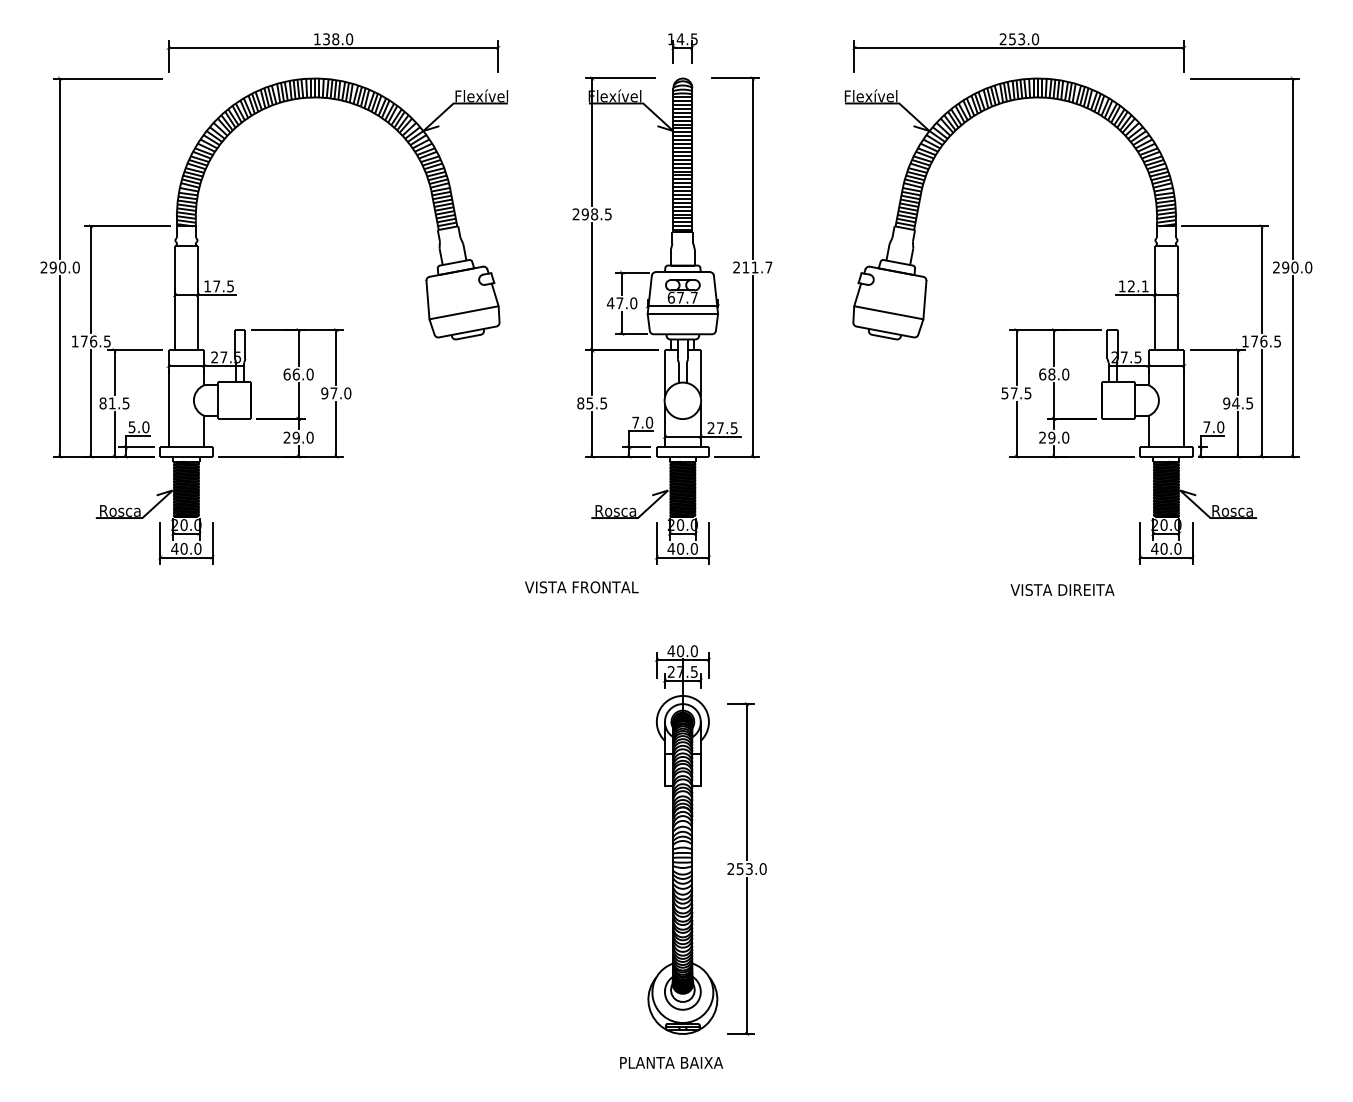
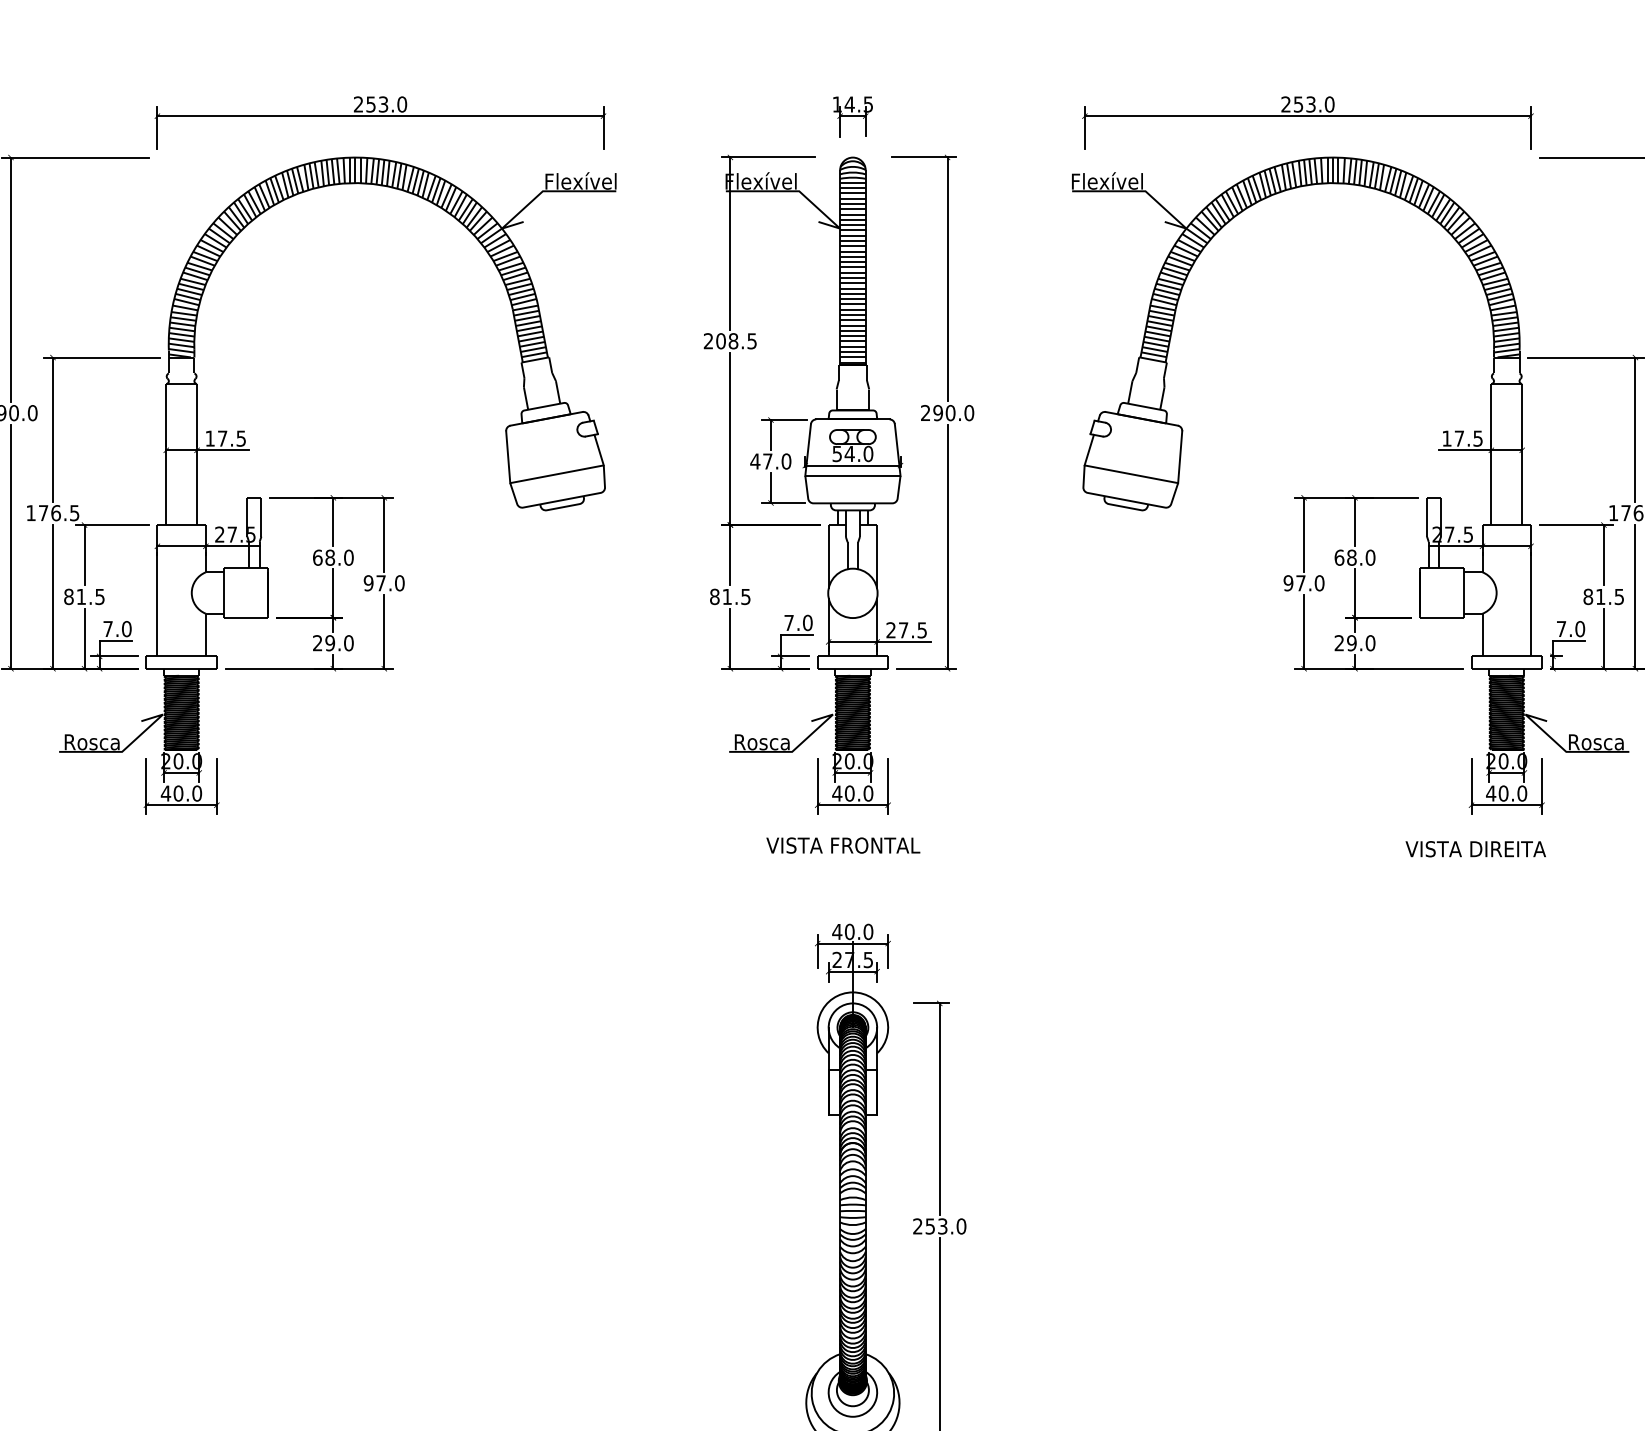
text: (326, 39) -> (371, 104), 138.0 -> 253.0
text: (584, 214) -> (719, 341), 298.5 -> 208.5
text: (757, 267) -> (953, 413), 211.7 -> 290.0
text: (1138, 286) -> (1469, 438), 12.1 -> 17.5
text: (682, 297) -> (852, 453), 67.7 -> 54.0
text: (295, 374) -> (329, 557), 66.0 -> 68.0
text: (1016, 393) -> (1304, 583), 57.5 -> 97.0
text: (589, 403) -> (726, 596), 85.5 -> 81.5
text: (1231, 403) -> (1594, 596), 94.5 -> 81.5
text: (131, 427) -> (107, 629), 5.0 -> 7.0
text: (581, 587) -> (842, 845), moved
text: (1062, 589) -> (1475, 848), moved

